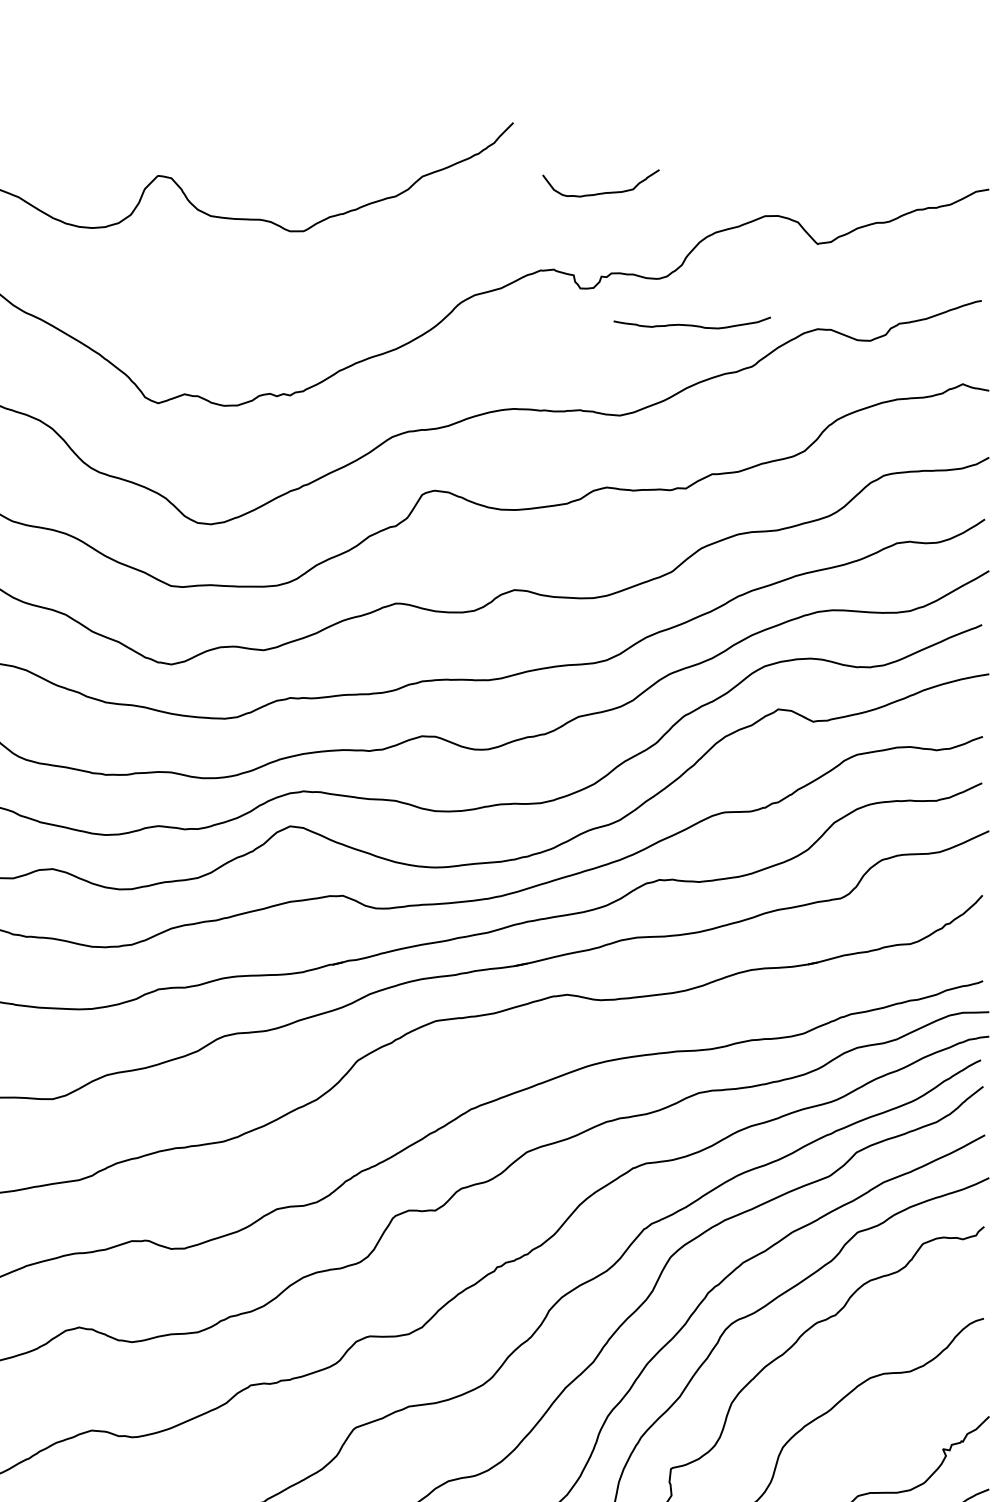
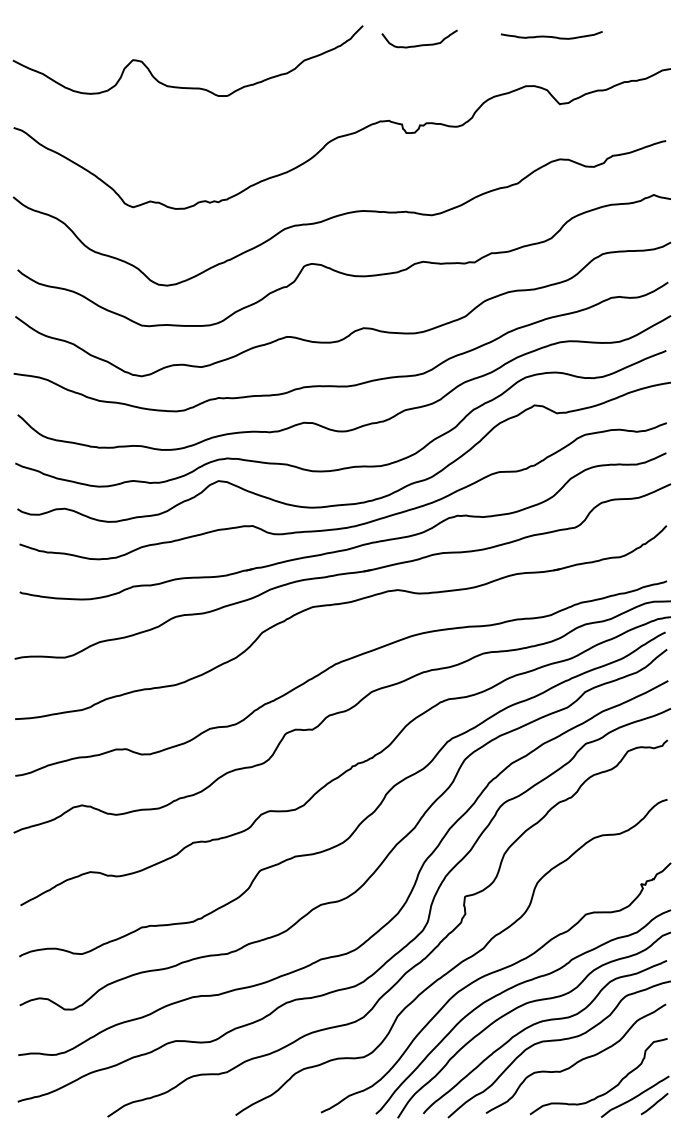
curve: (600, 191) -> (419, 44), moved
curve: (691, 324) -> (551, 36), moved

